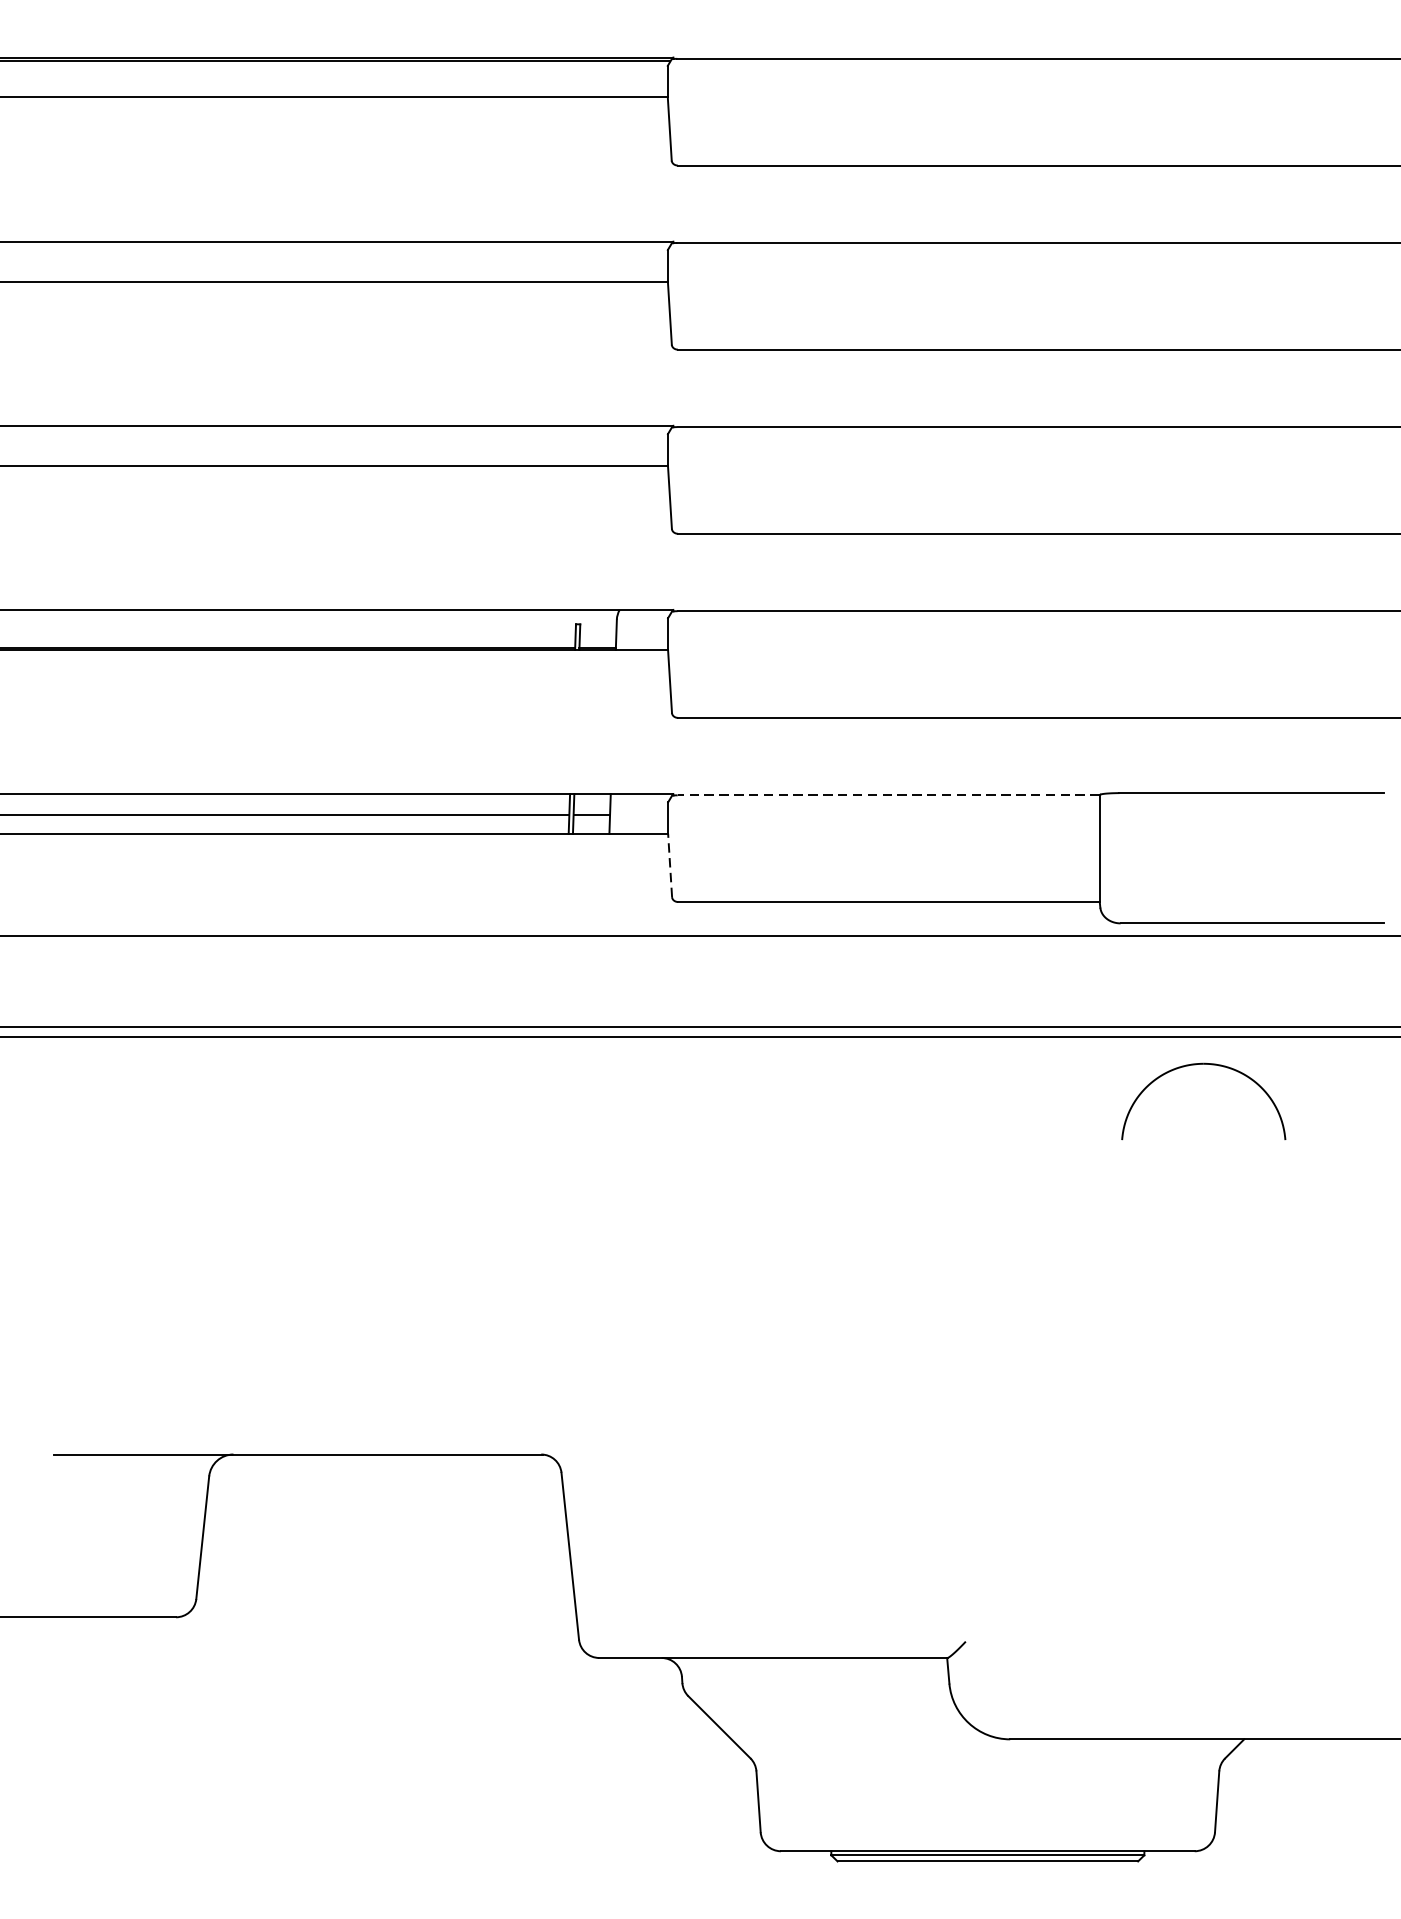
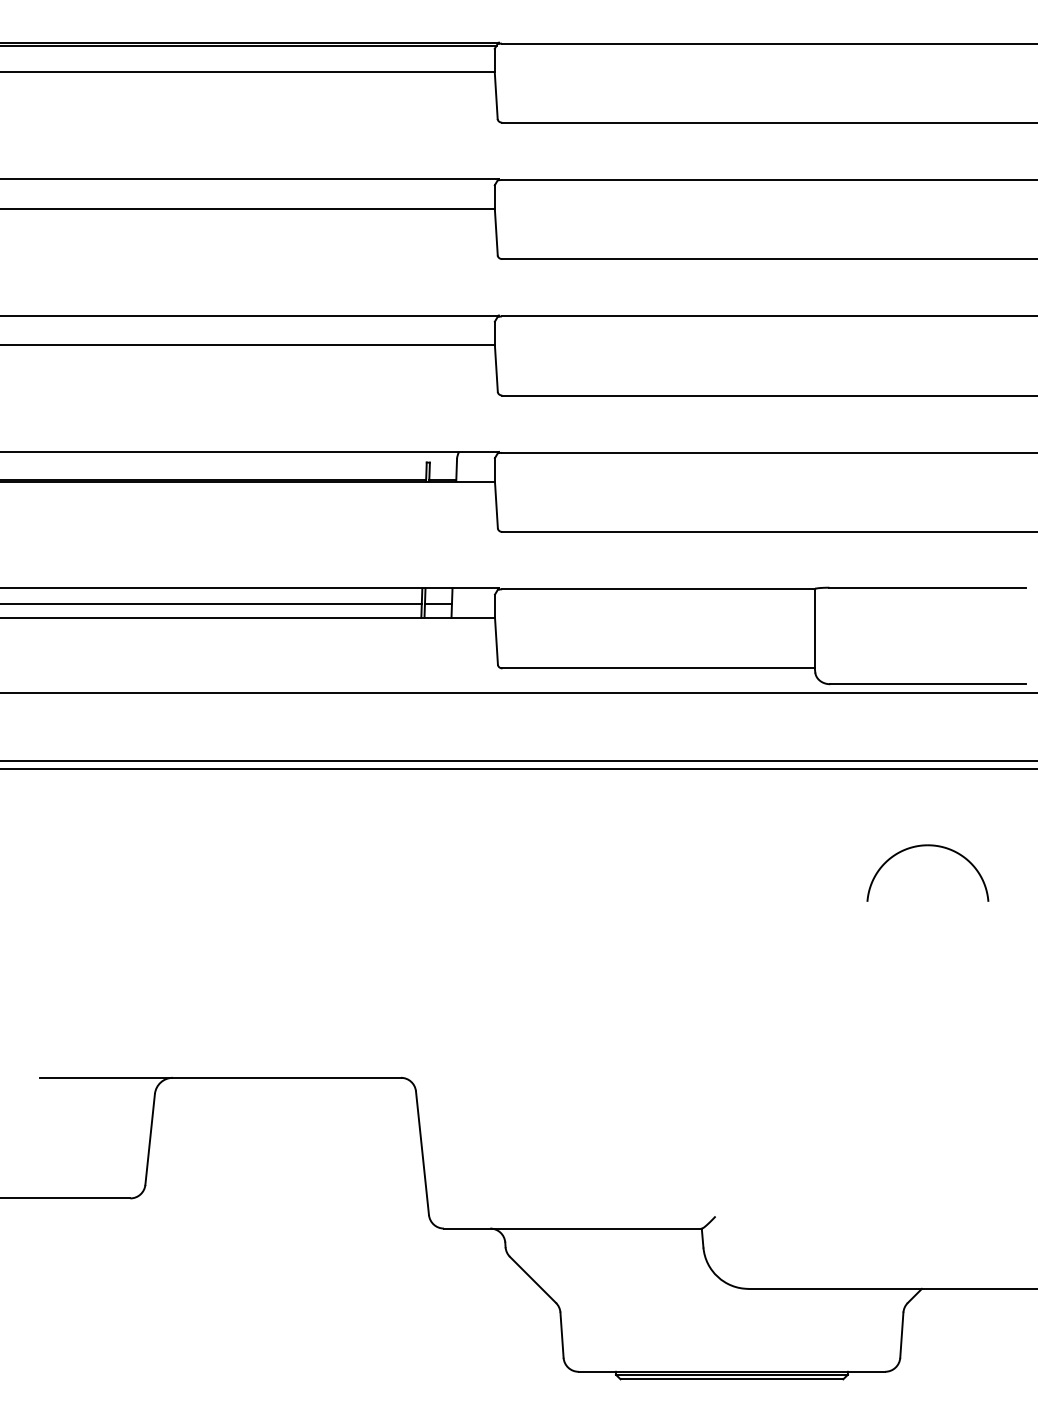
line: (887, 795) -> (657, 589), dashed -> solid
line: (670, 864) -> (496, 640), dashed -> solid
part: (1203, 1065) -> (927, 846), moved

